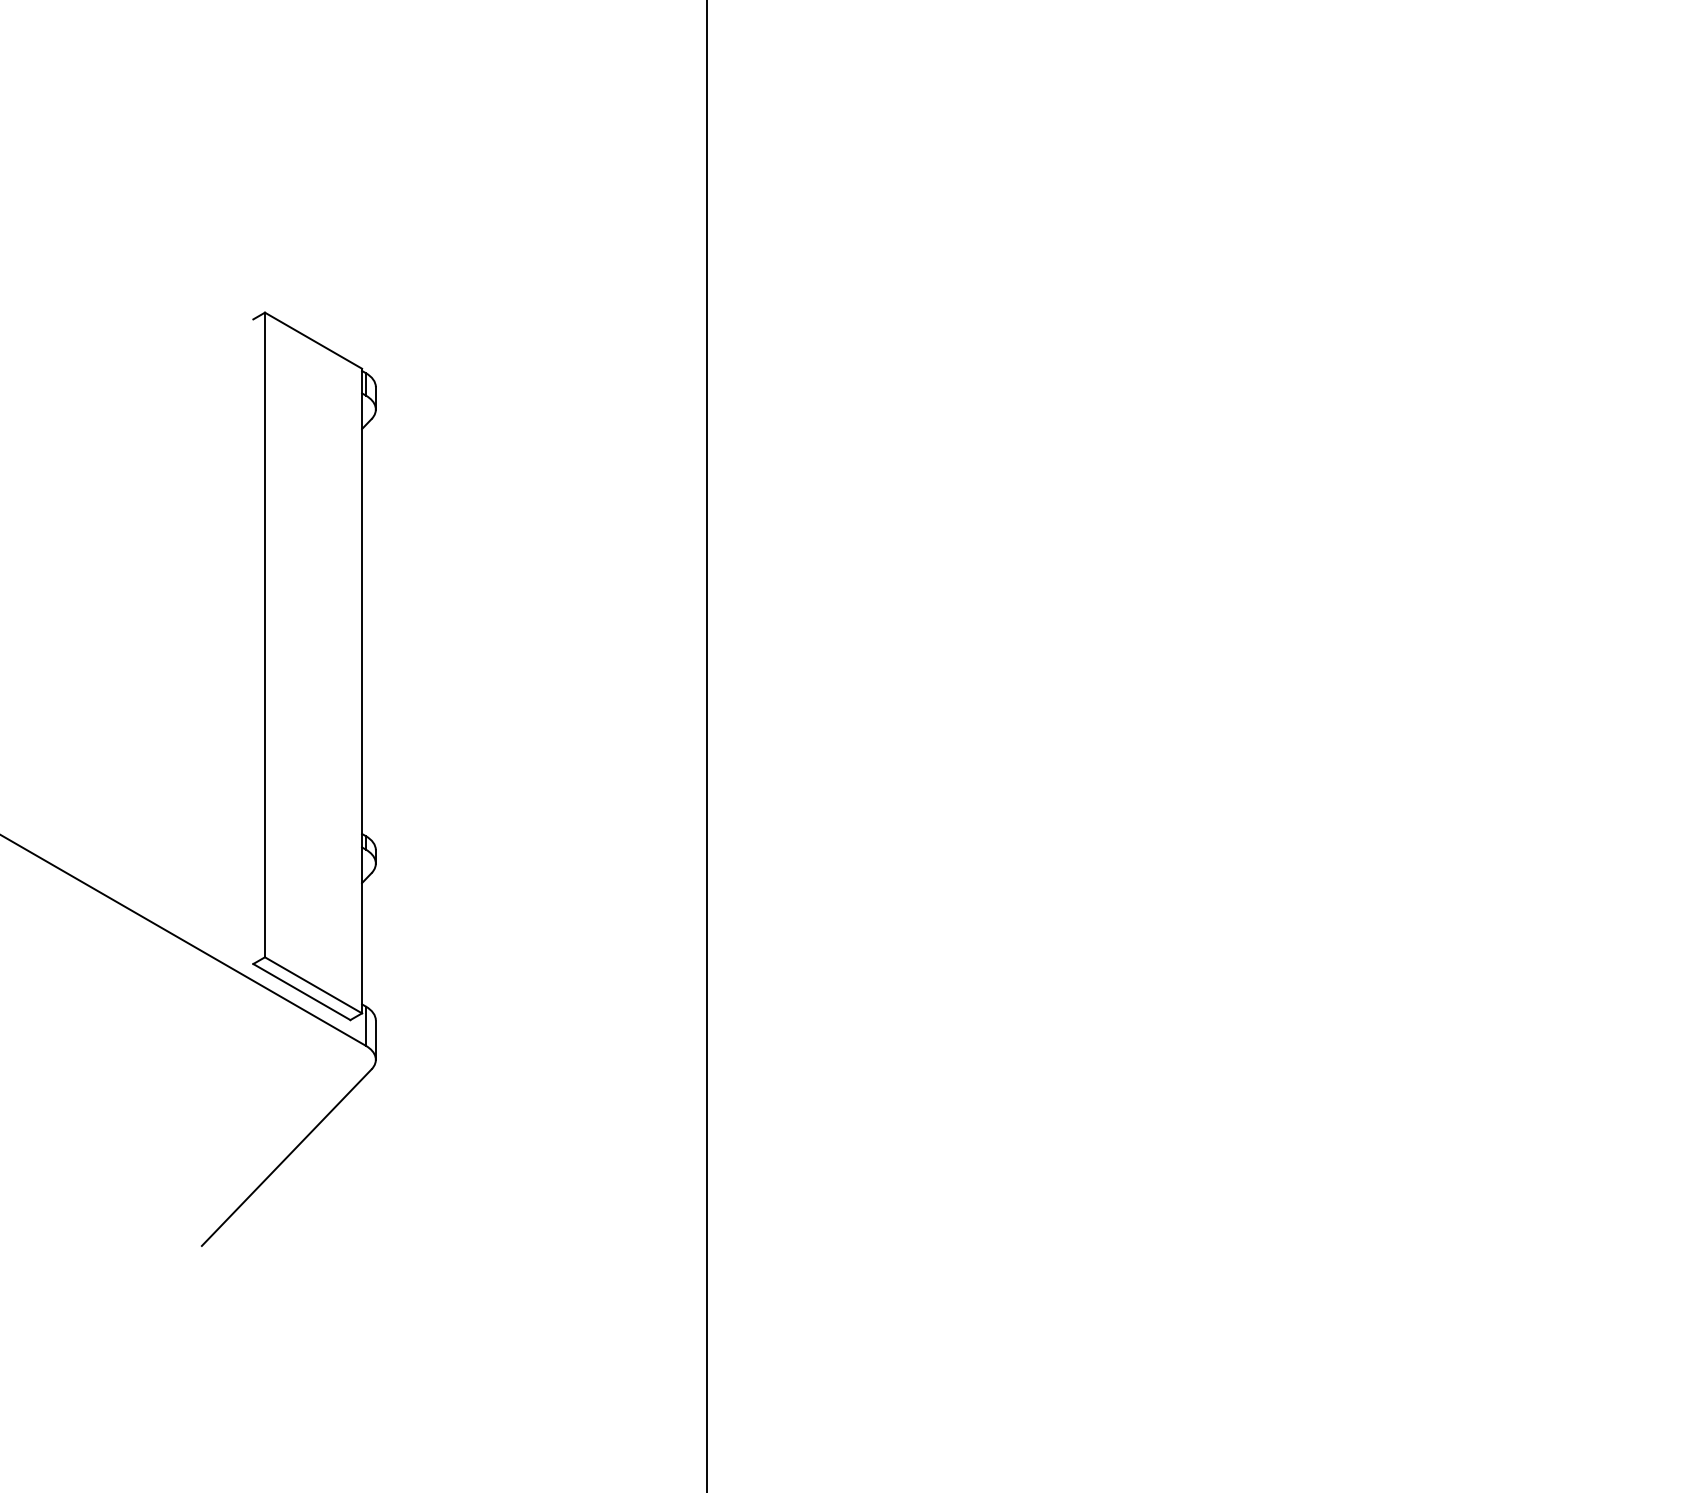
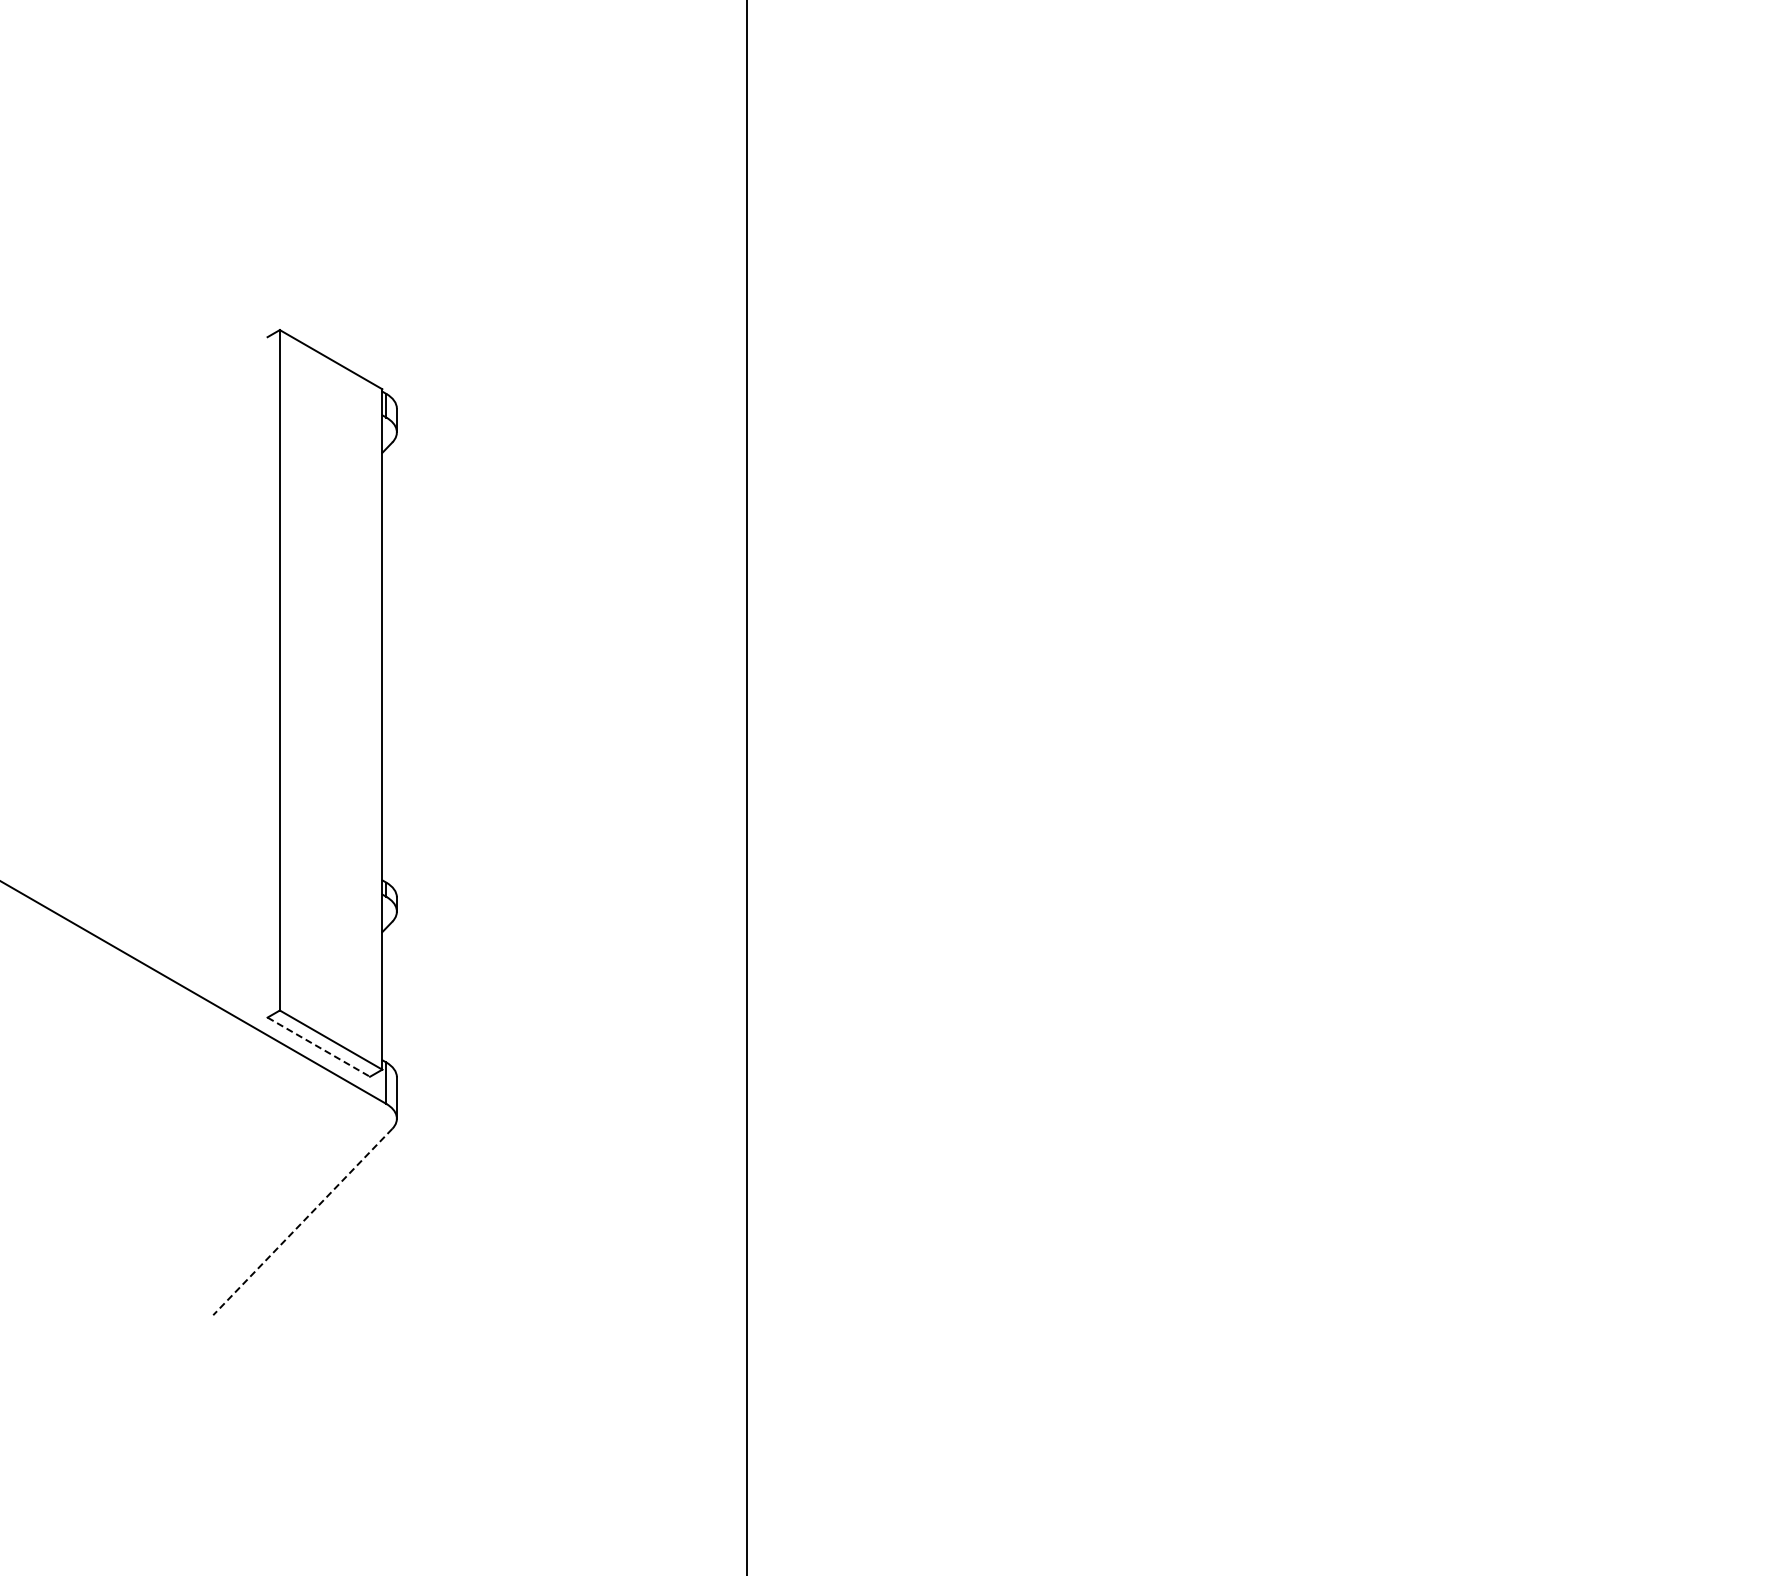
line: (302, 992) -> (319, 1047), solid -> dashed
line: (286, 1158) -> (302, 1222), solid -> dashed

